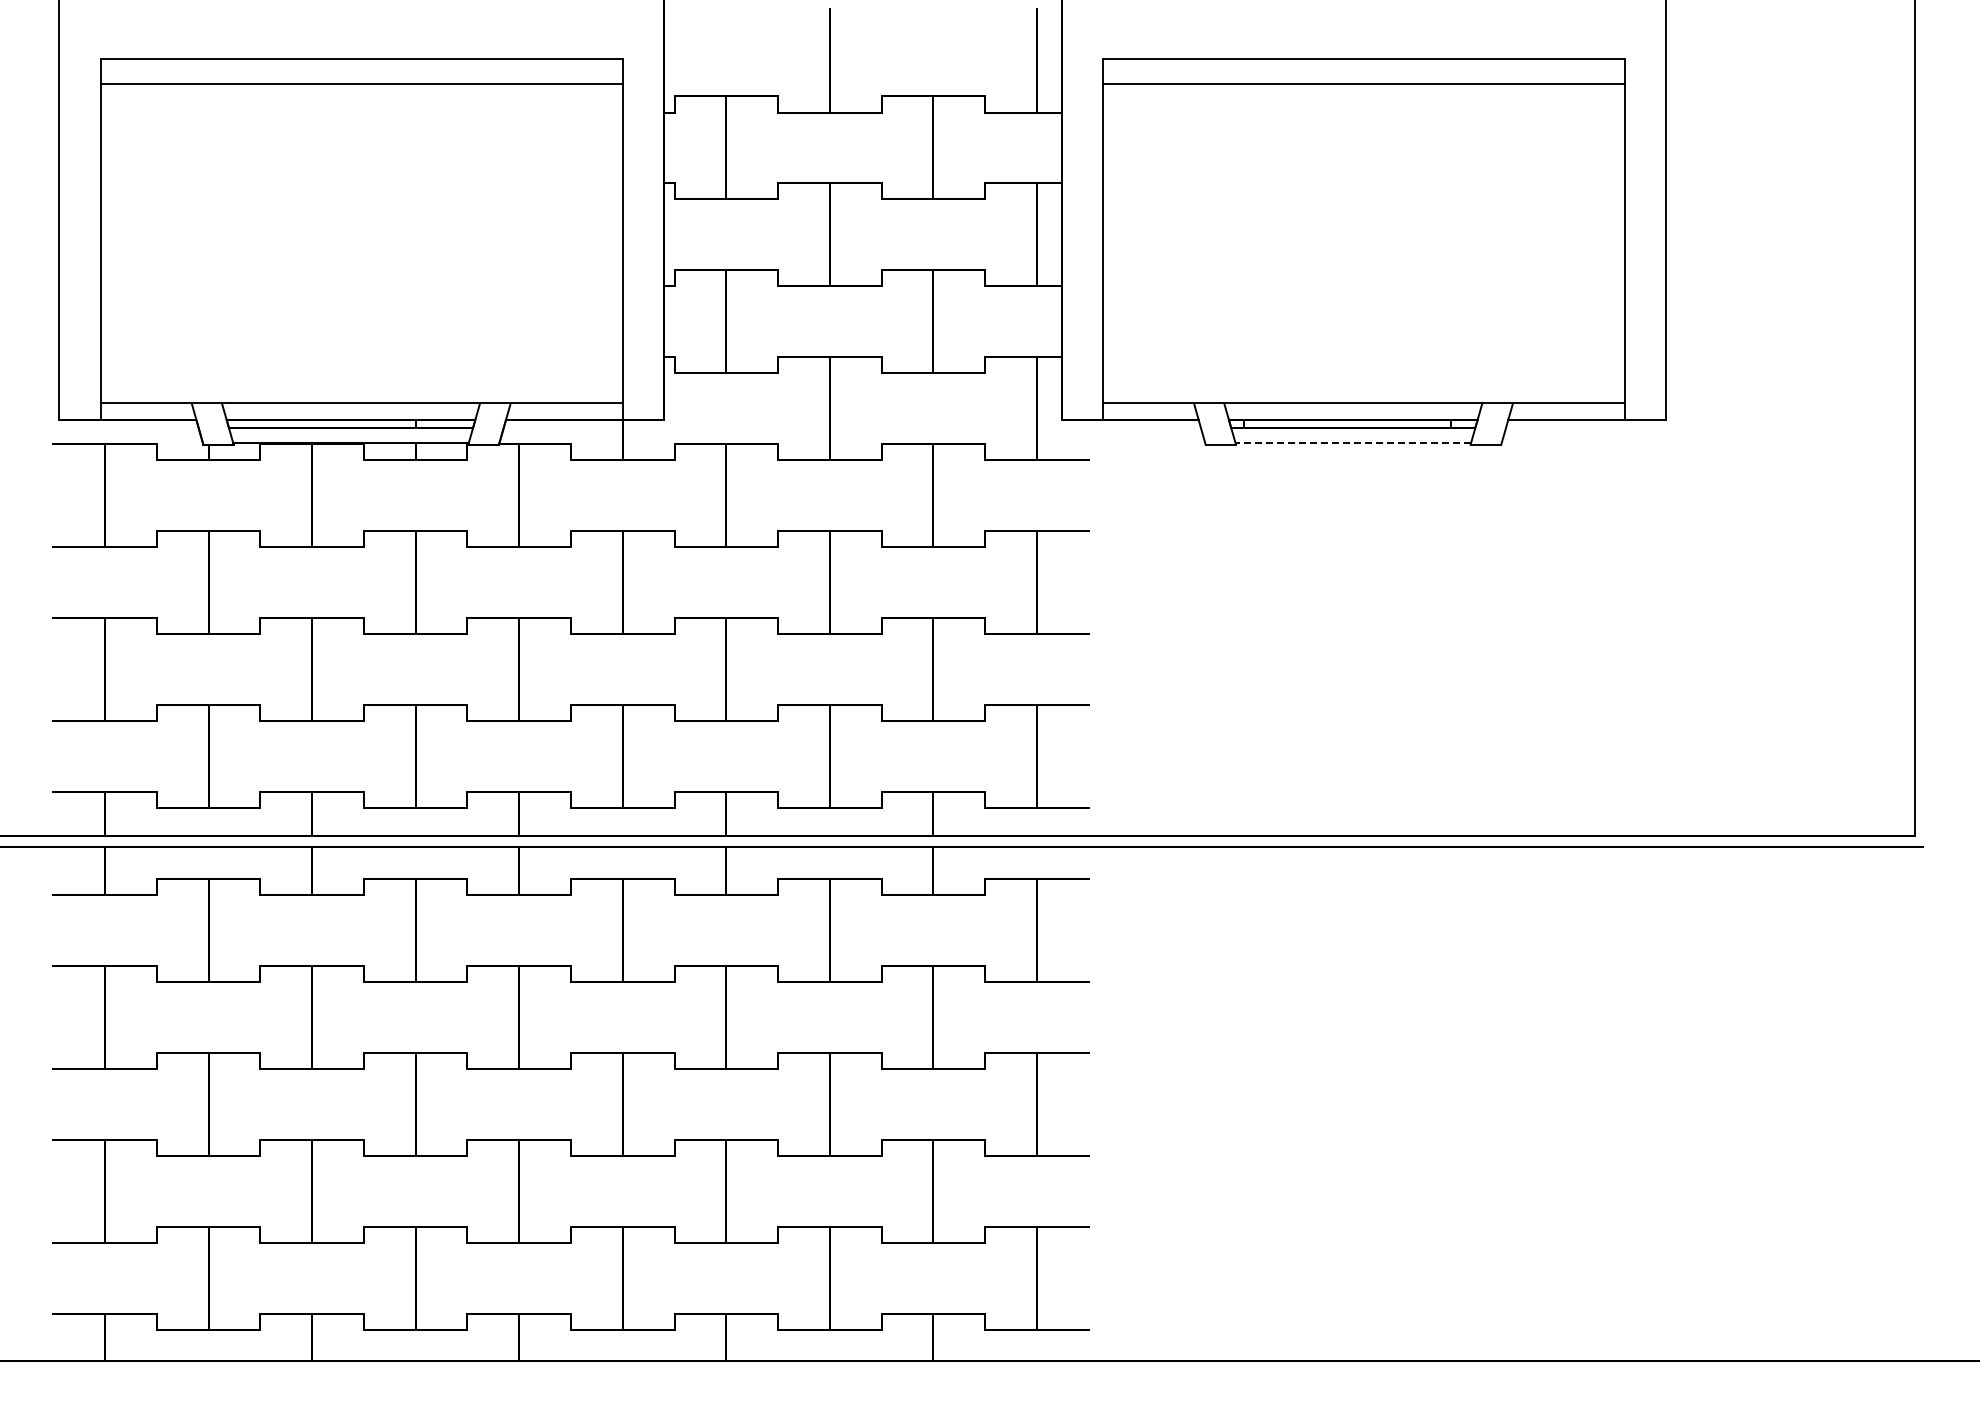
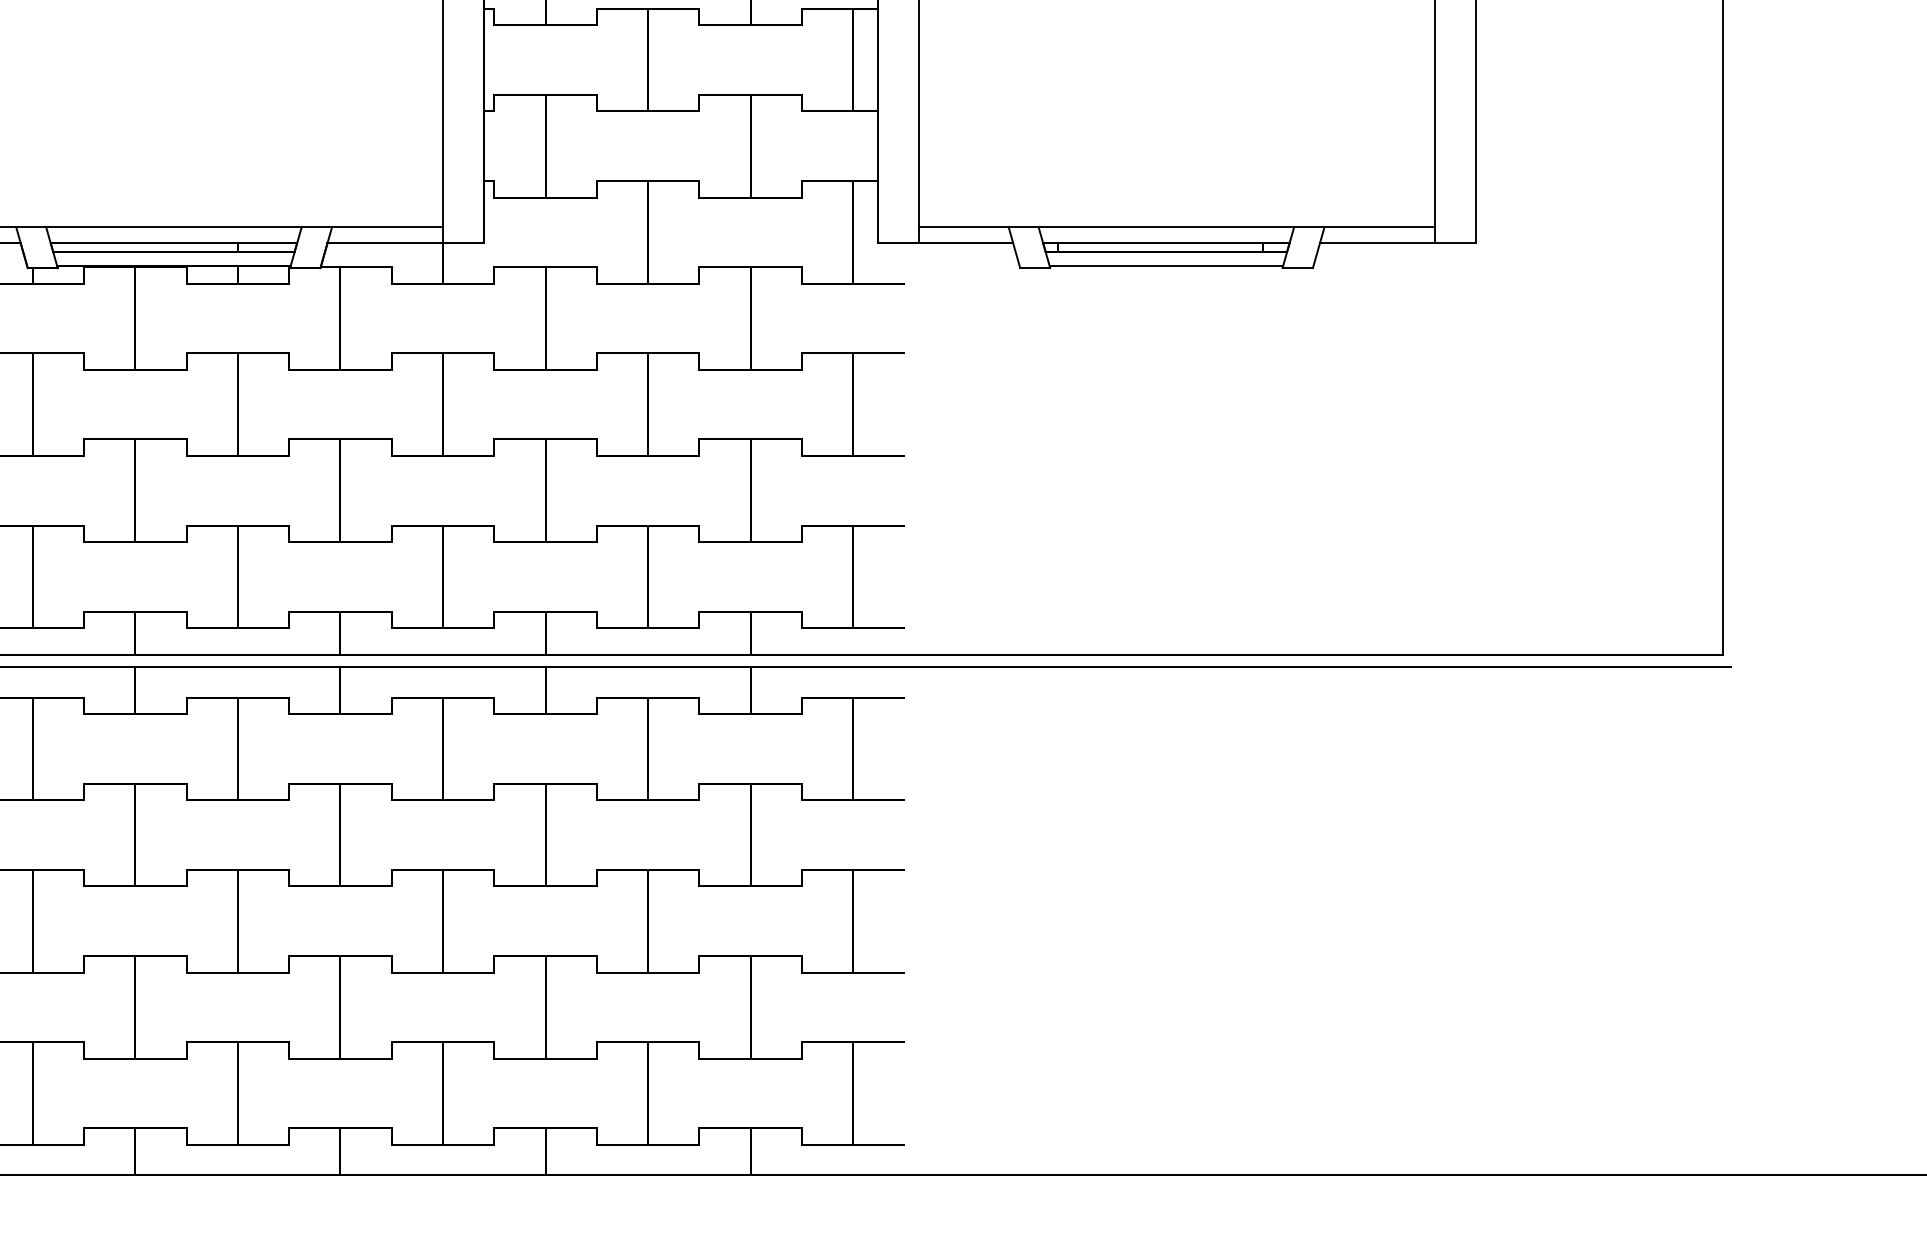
line: (1353, 443) -> (1166, 266), dashed -> solid

